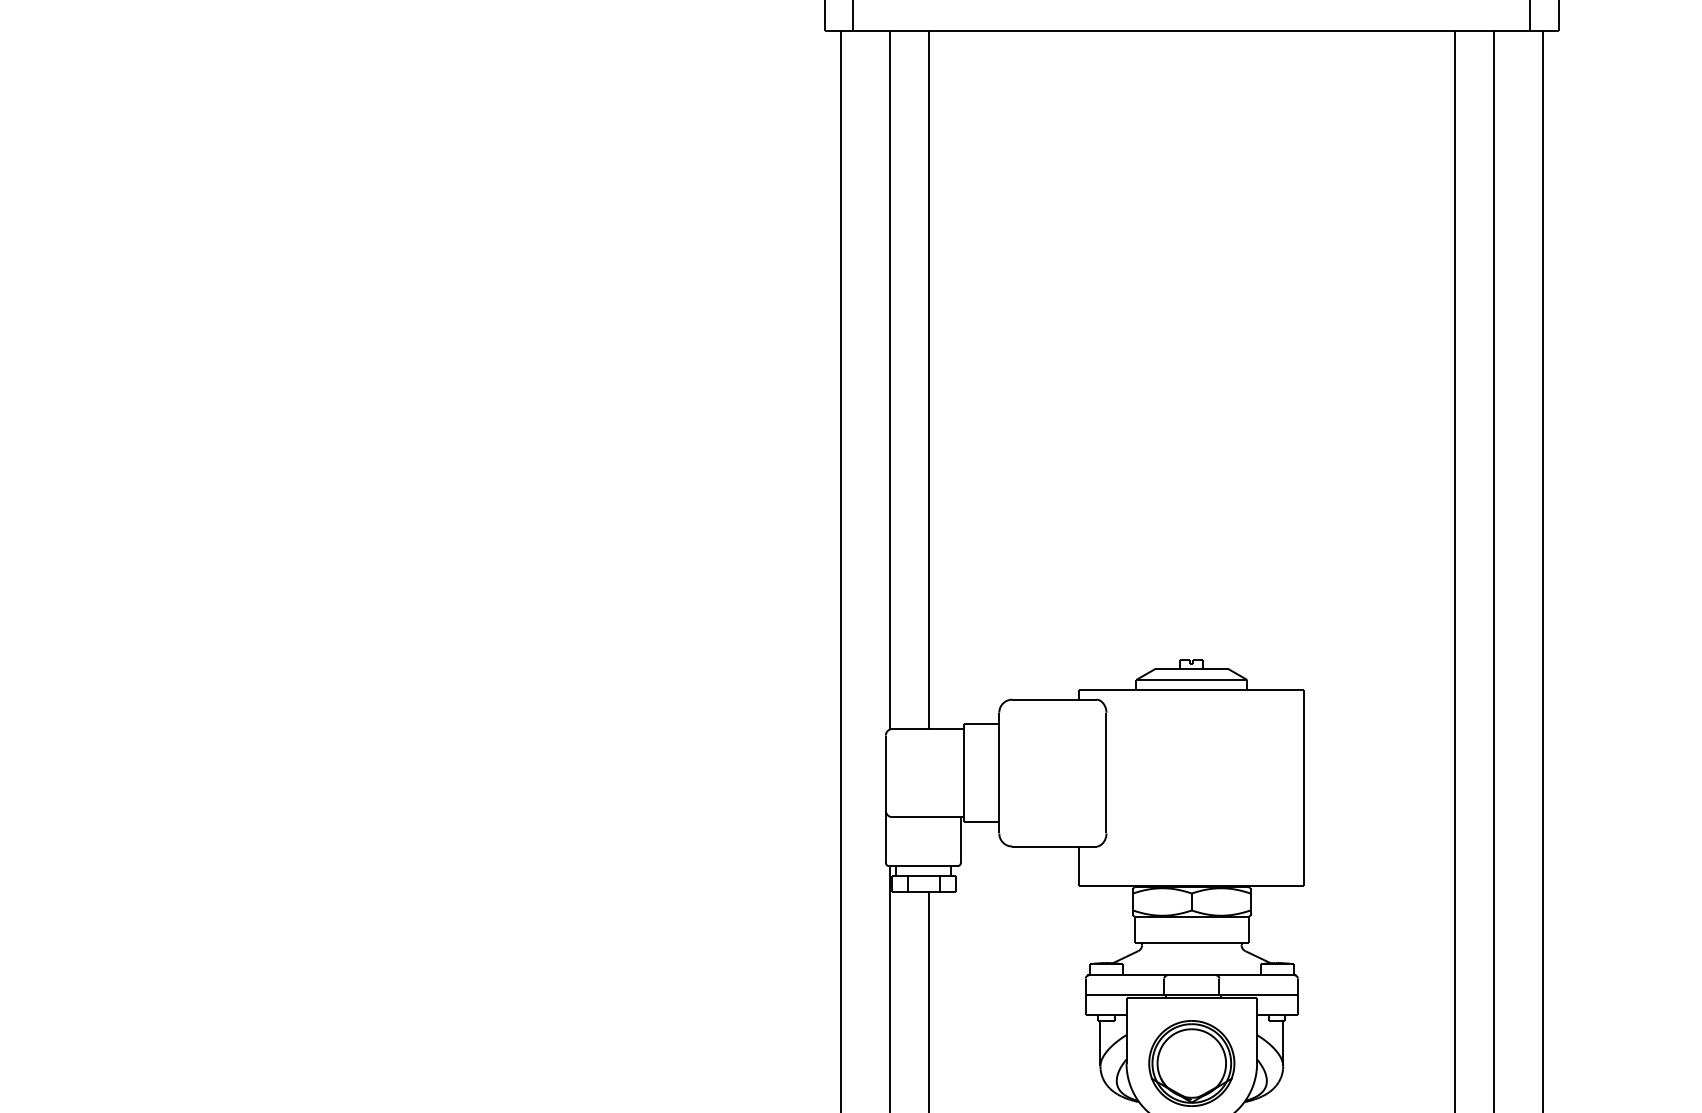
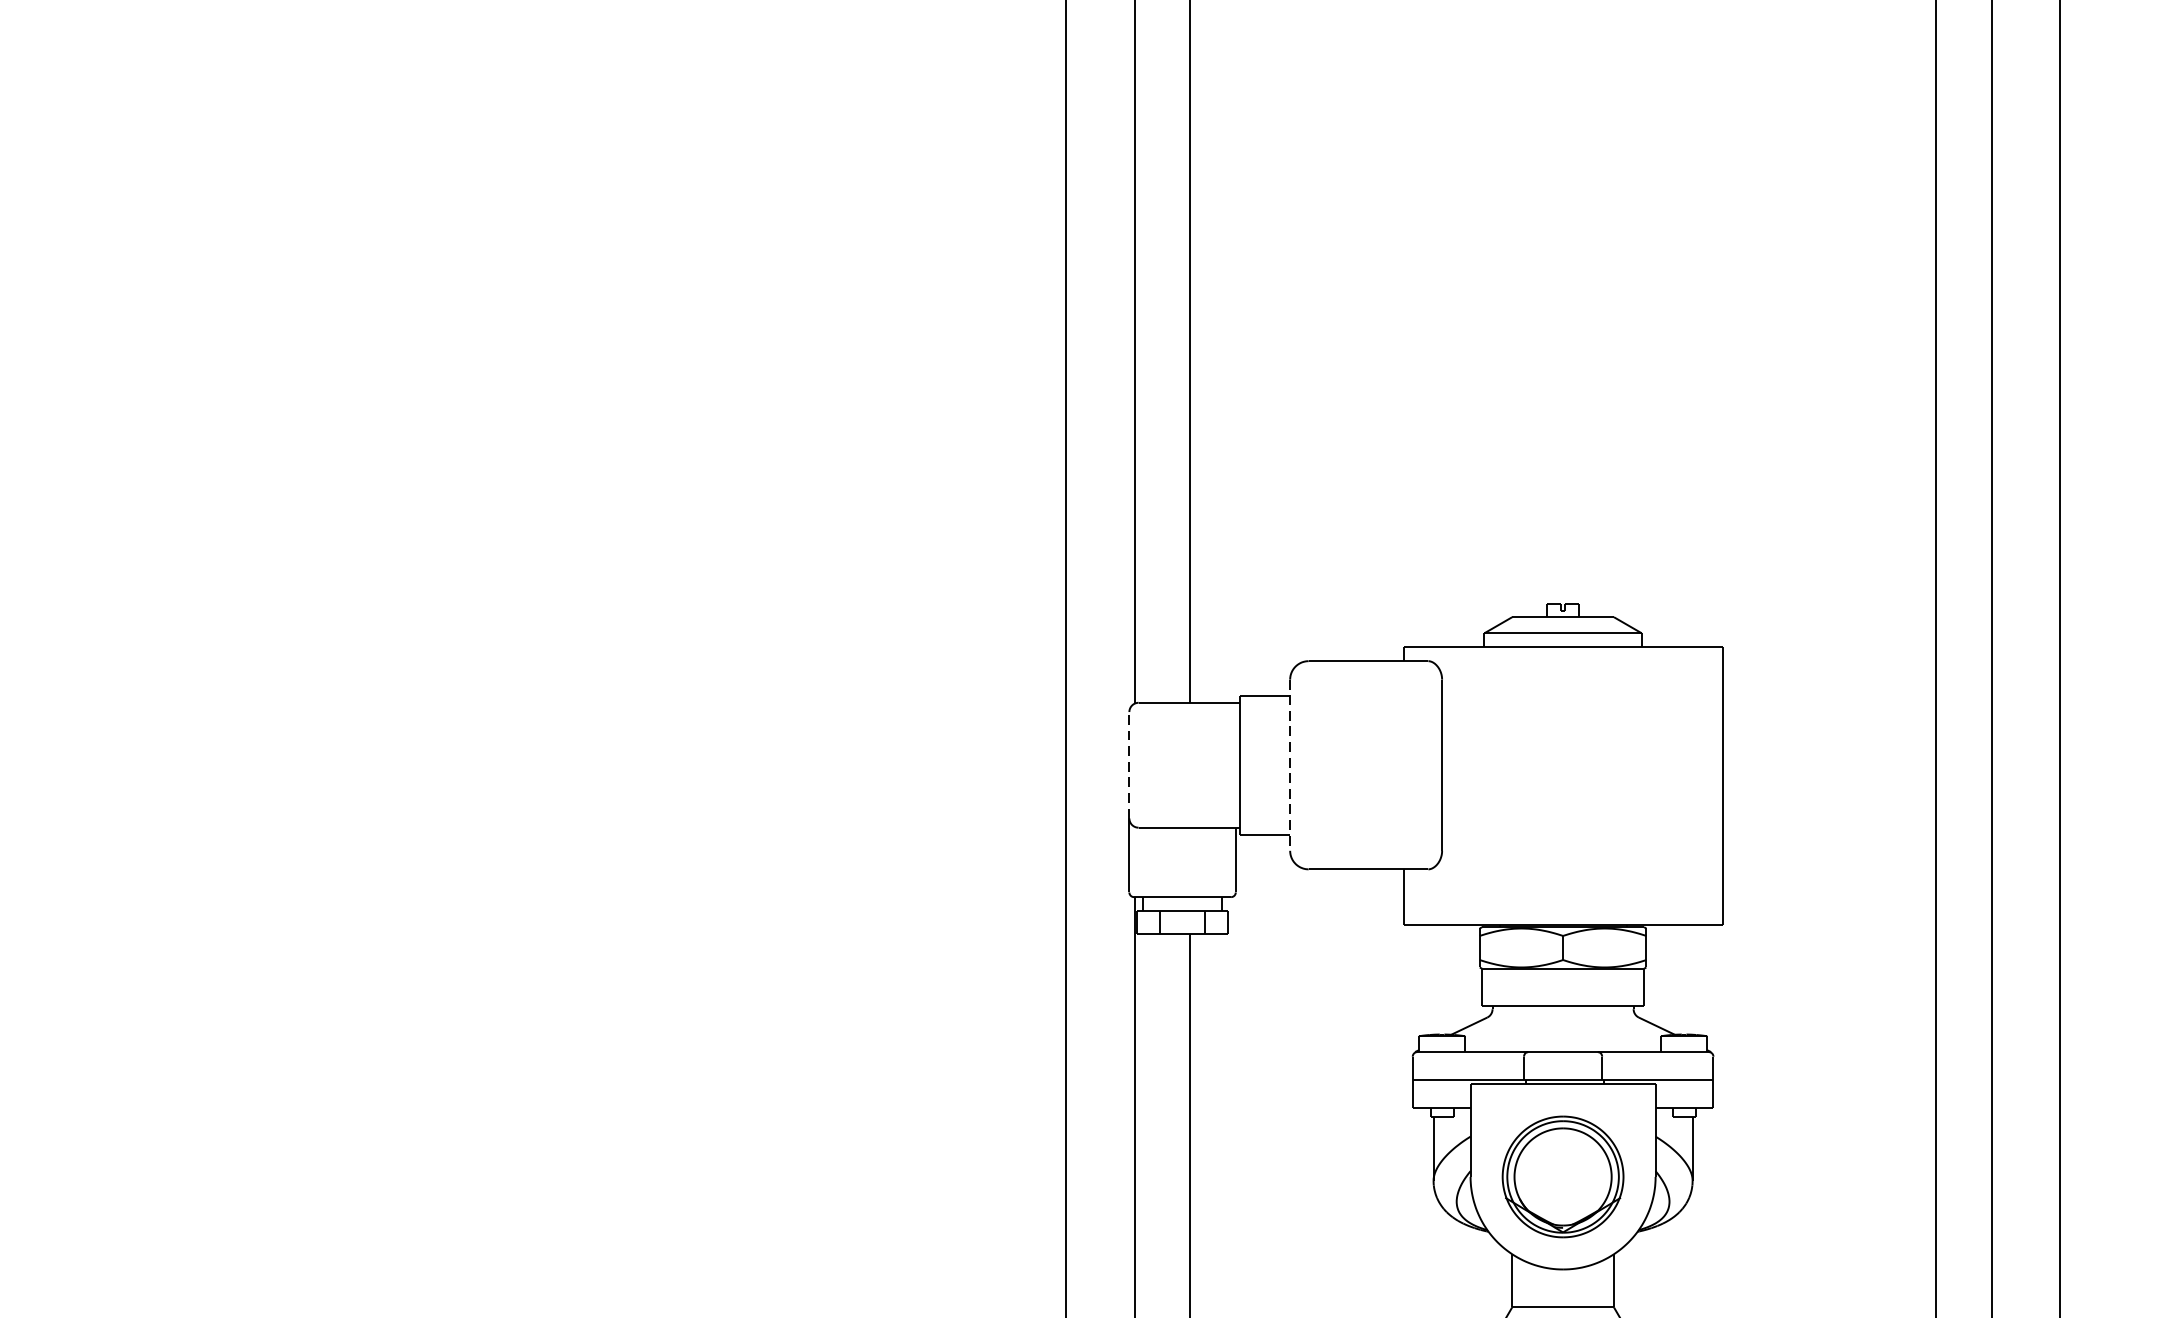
line: (885, 773) -> (1128, 765), solid -> dashed
line: (999, 773) -> (1290, 765), solid -> dashed

